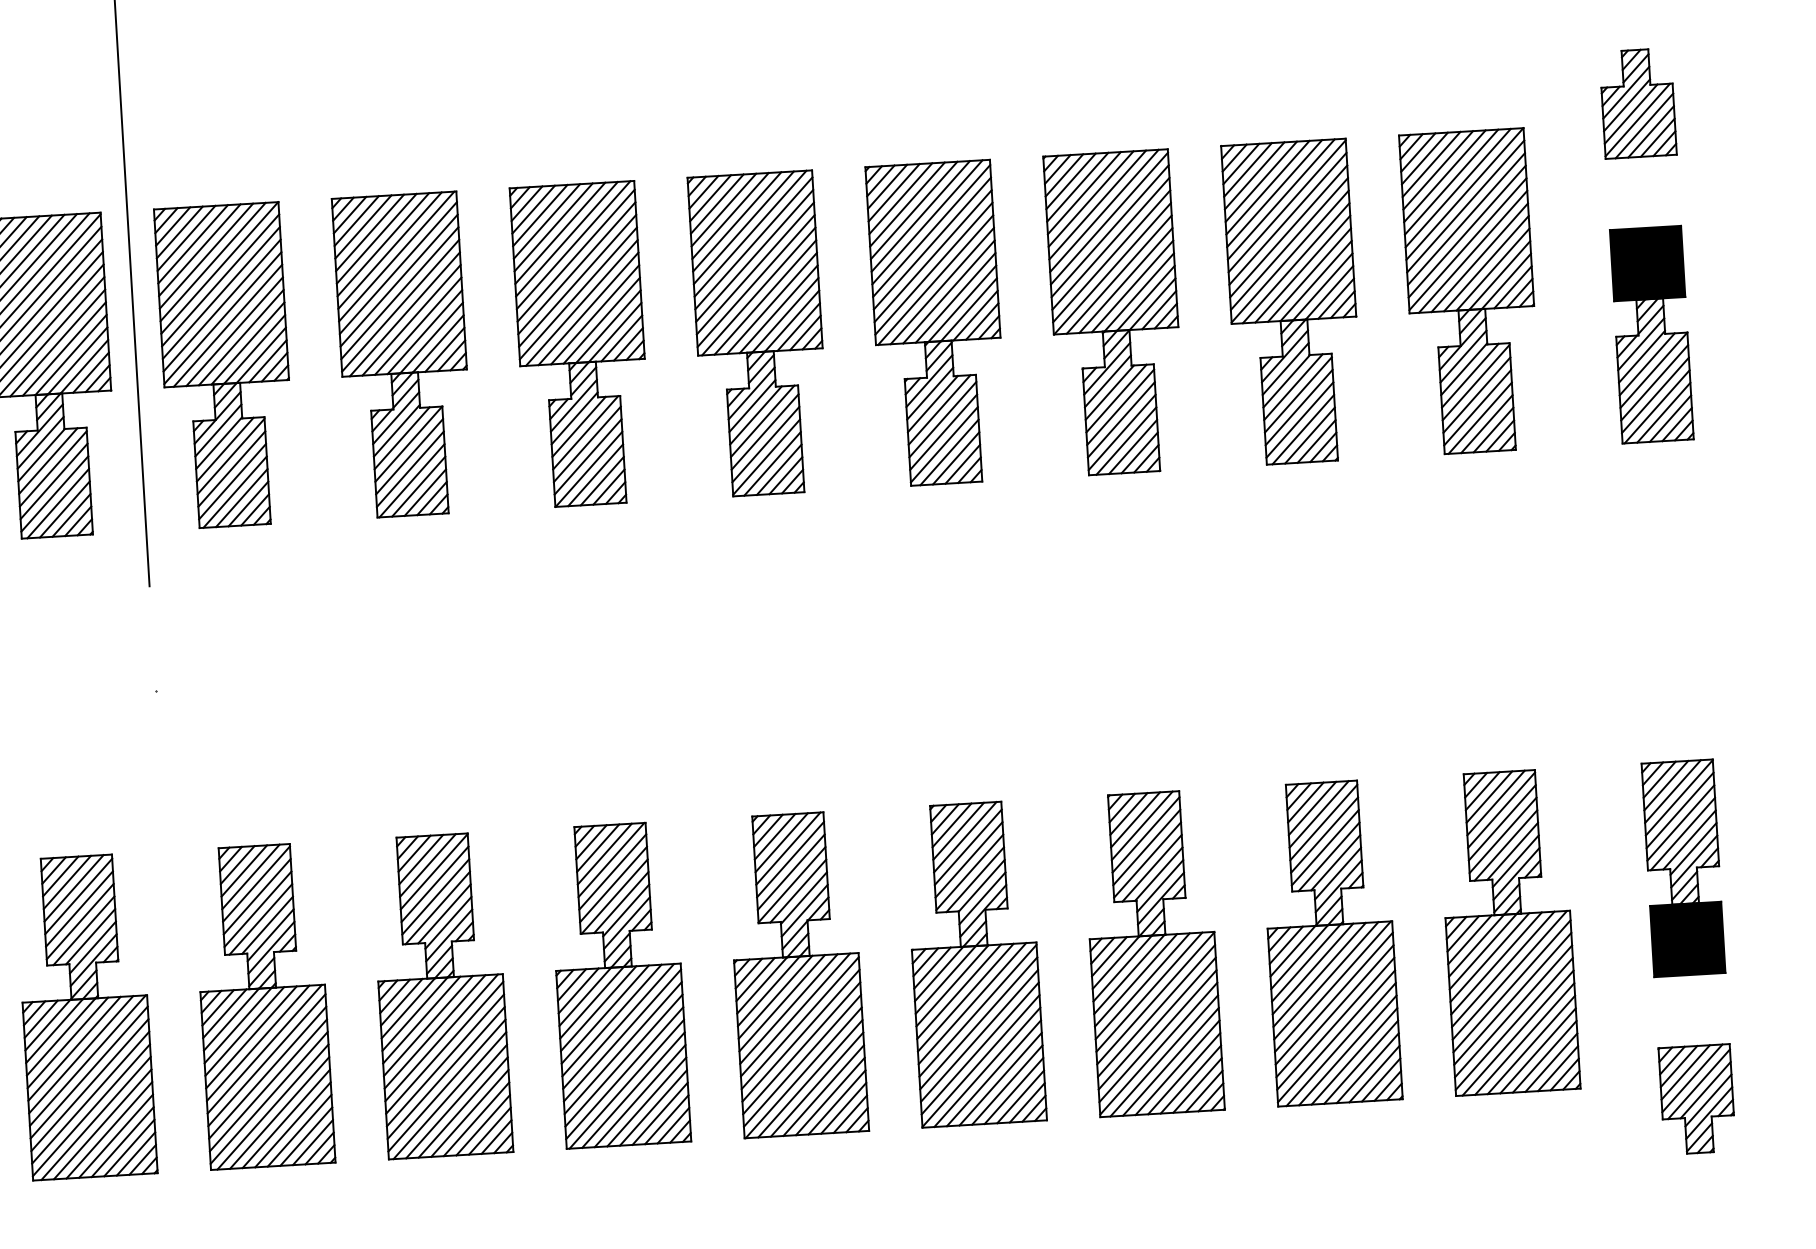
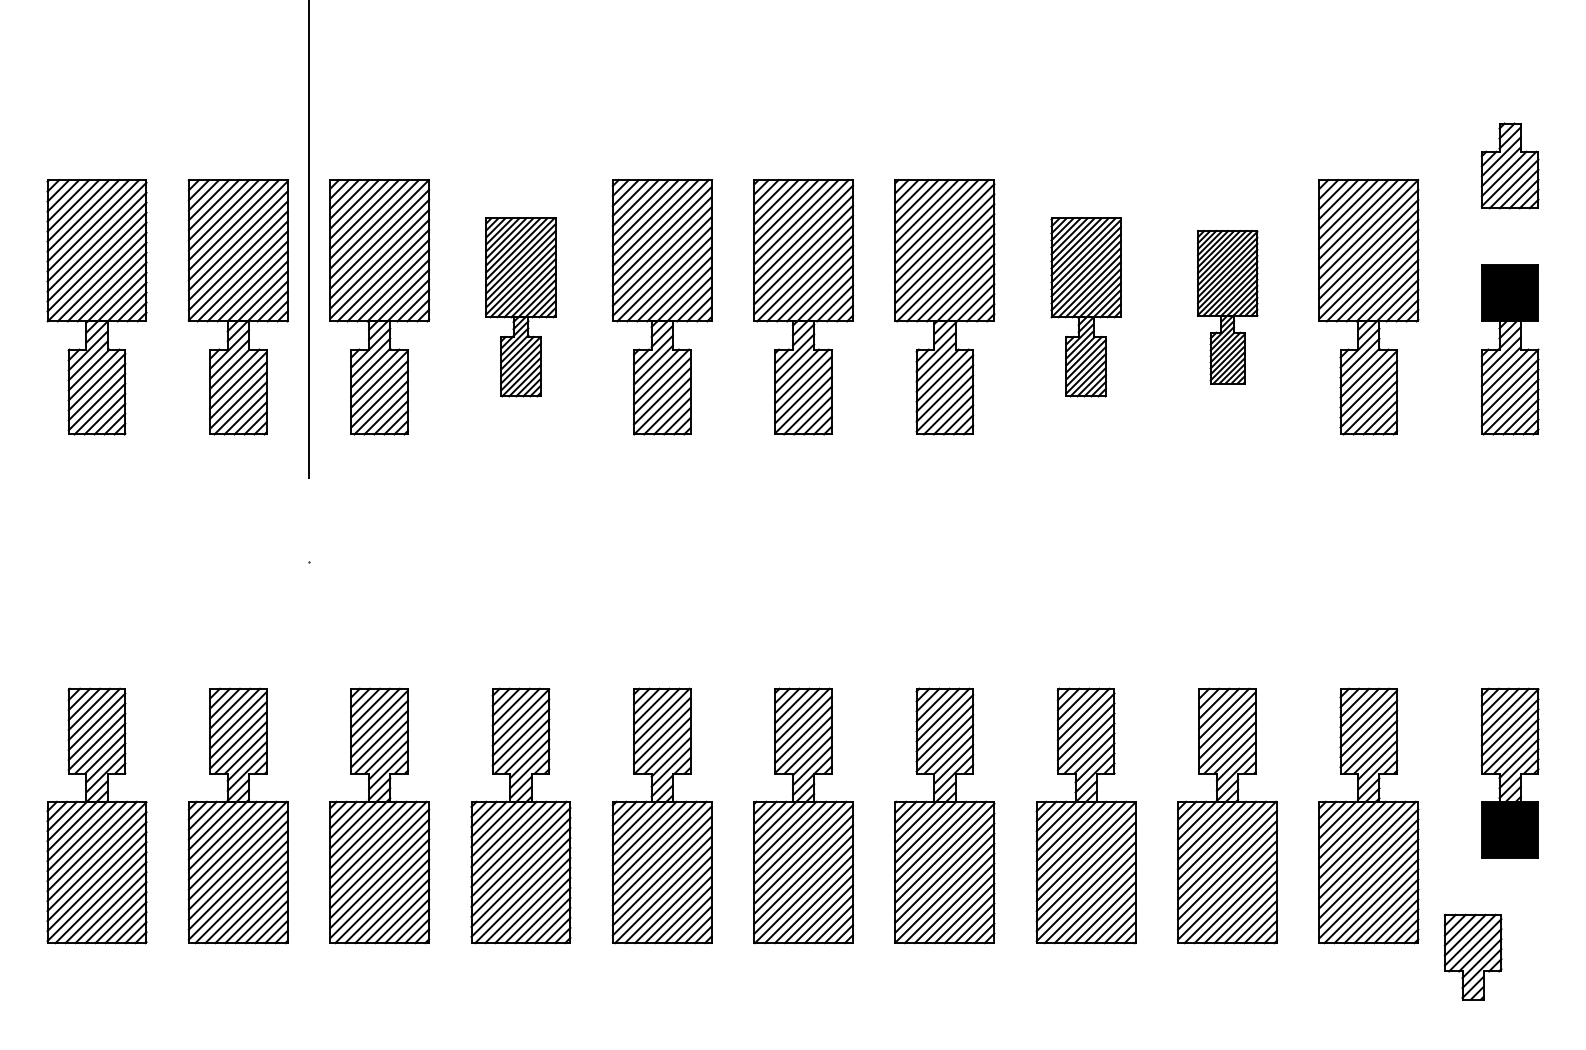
part: (1292, 302) -> (1227, 307), size x0.6
part: (1114, 313) -> (1085, 307), size x0.7
part: (403, 355) -> (520, 307), size x0.7
part: (1696, 1098) -> (1472, 956), moved

